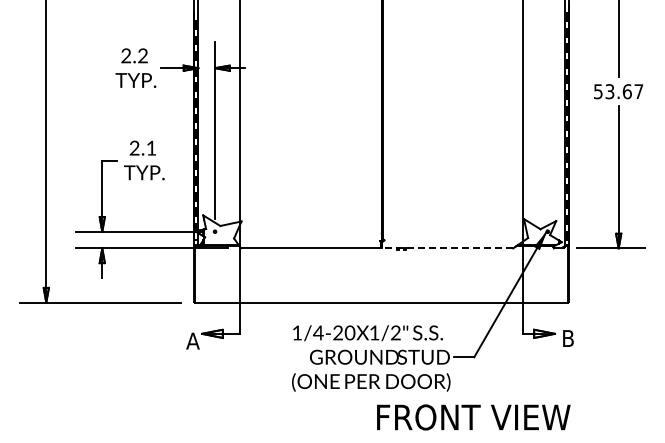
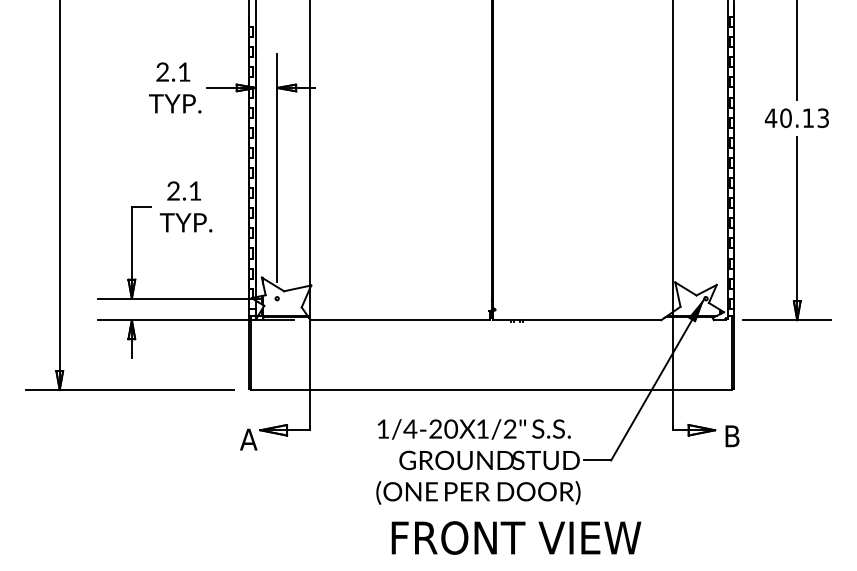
text: (142, 55) -> (183, 71), 2.2 -> 2.1
text: (618, 91) -> (797, 117), 53.67 -> 40.13
line: (447, 248) -> (576, 320), dashed -> solid
text: (473, 417) -> (516, 538), moved

